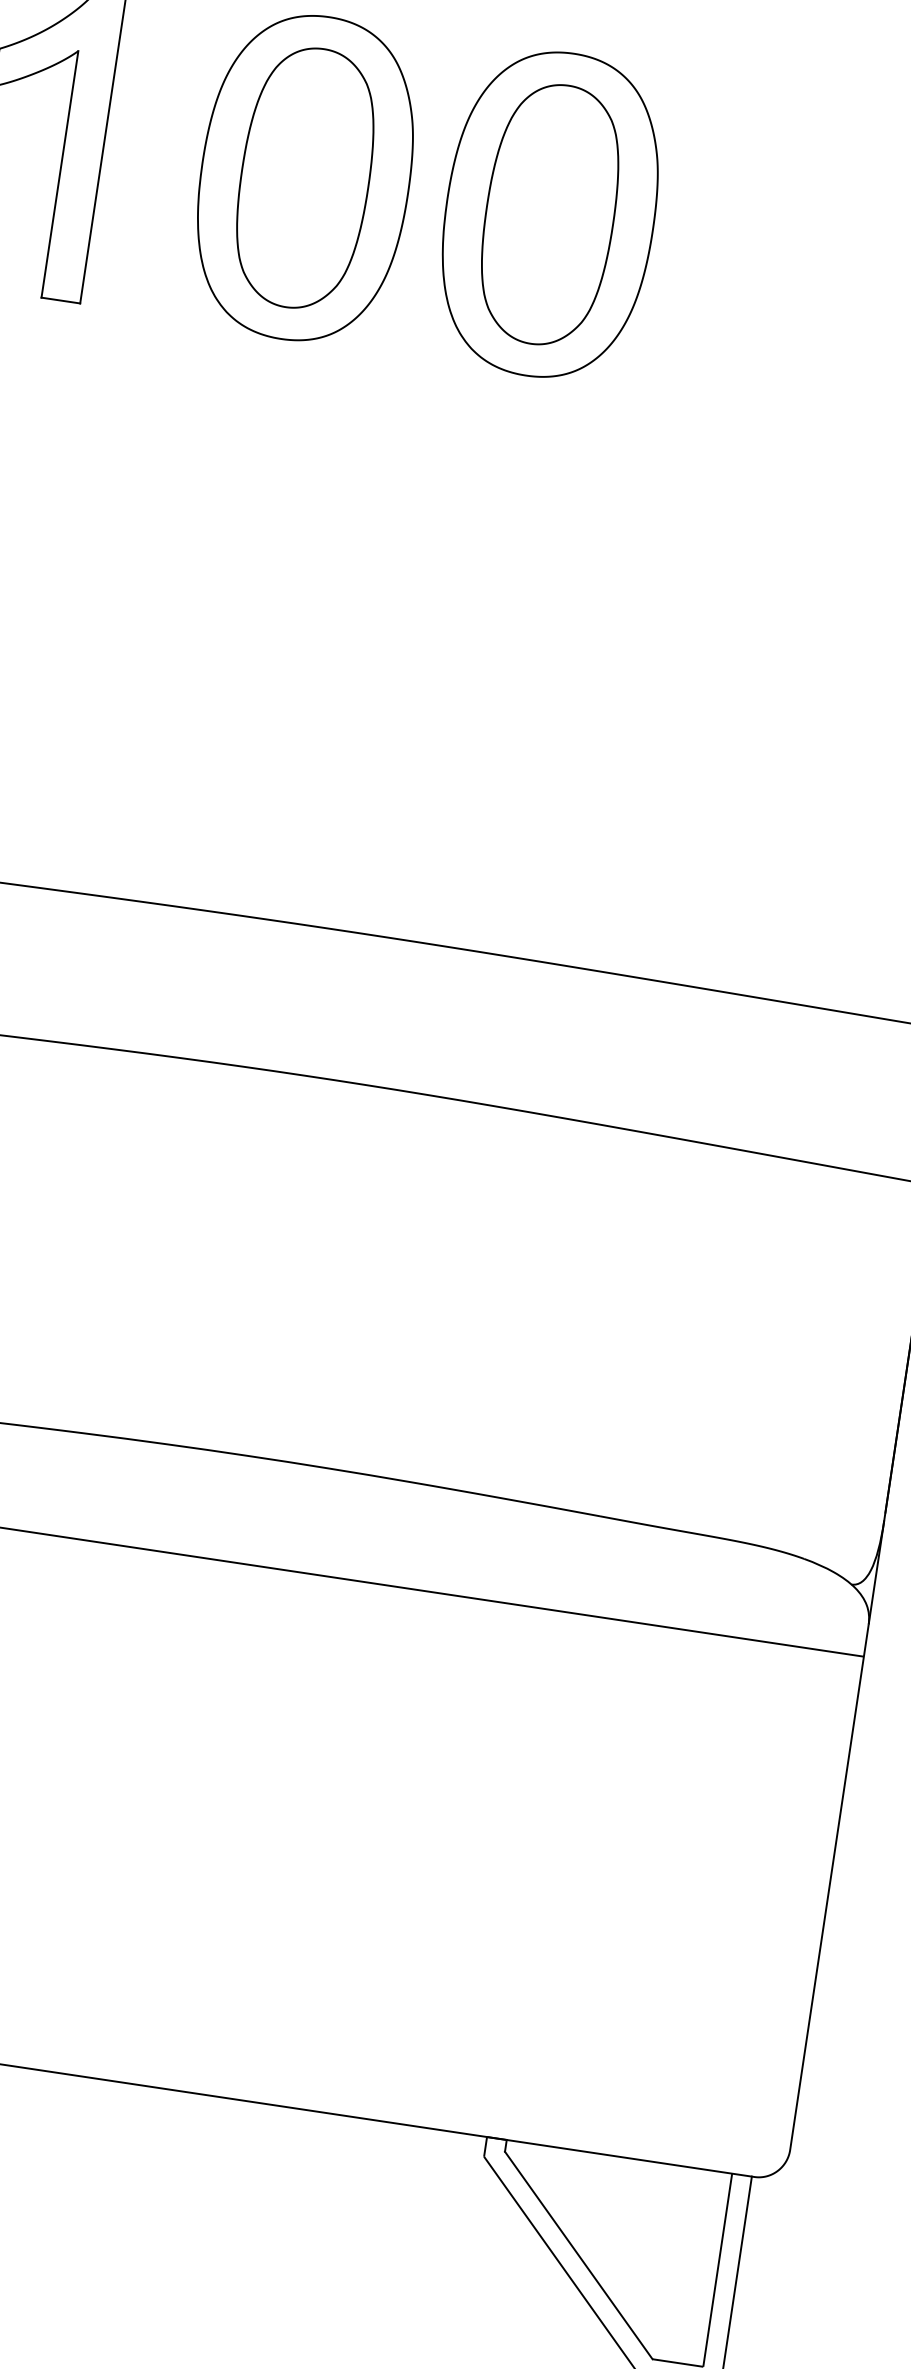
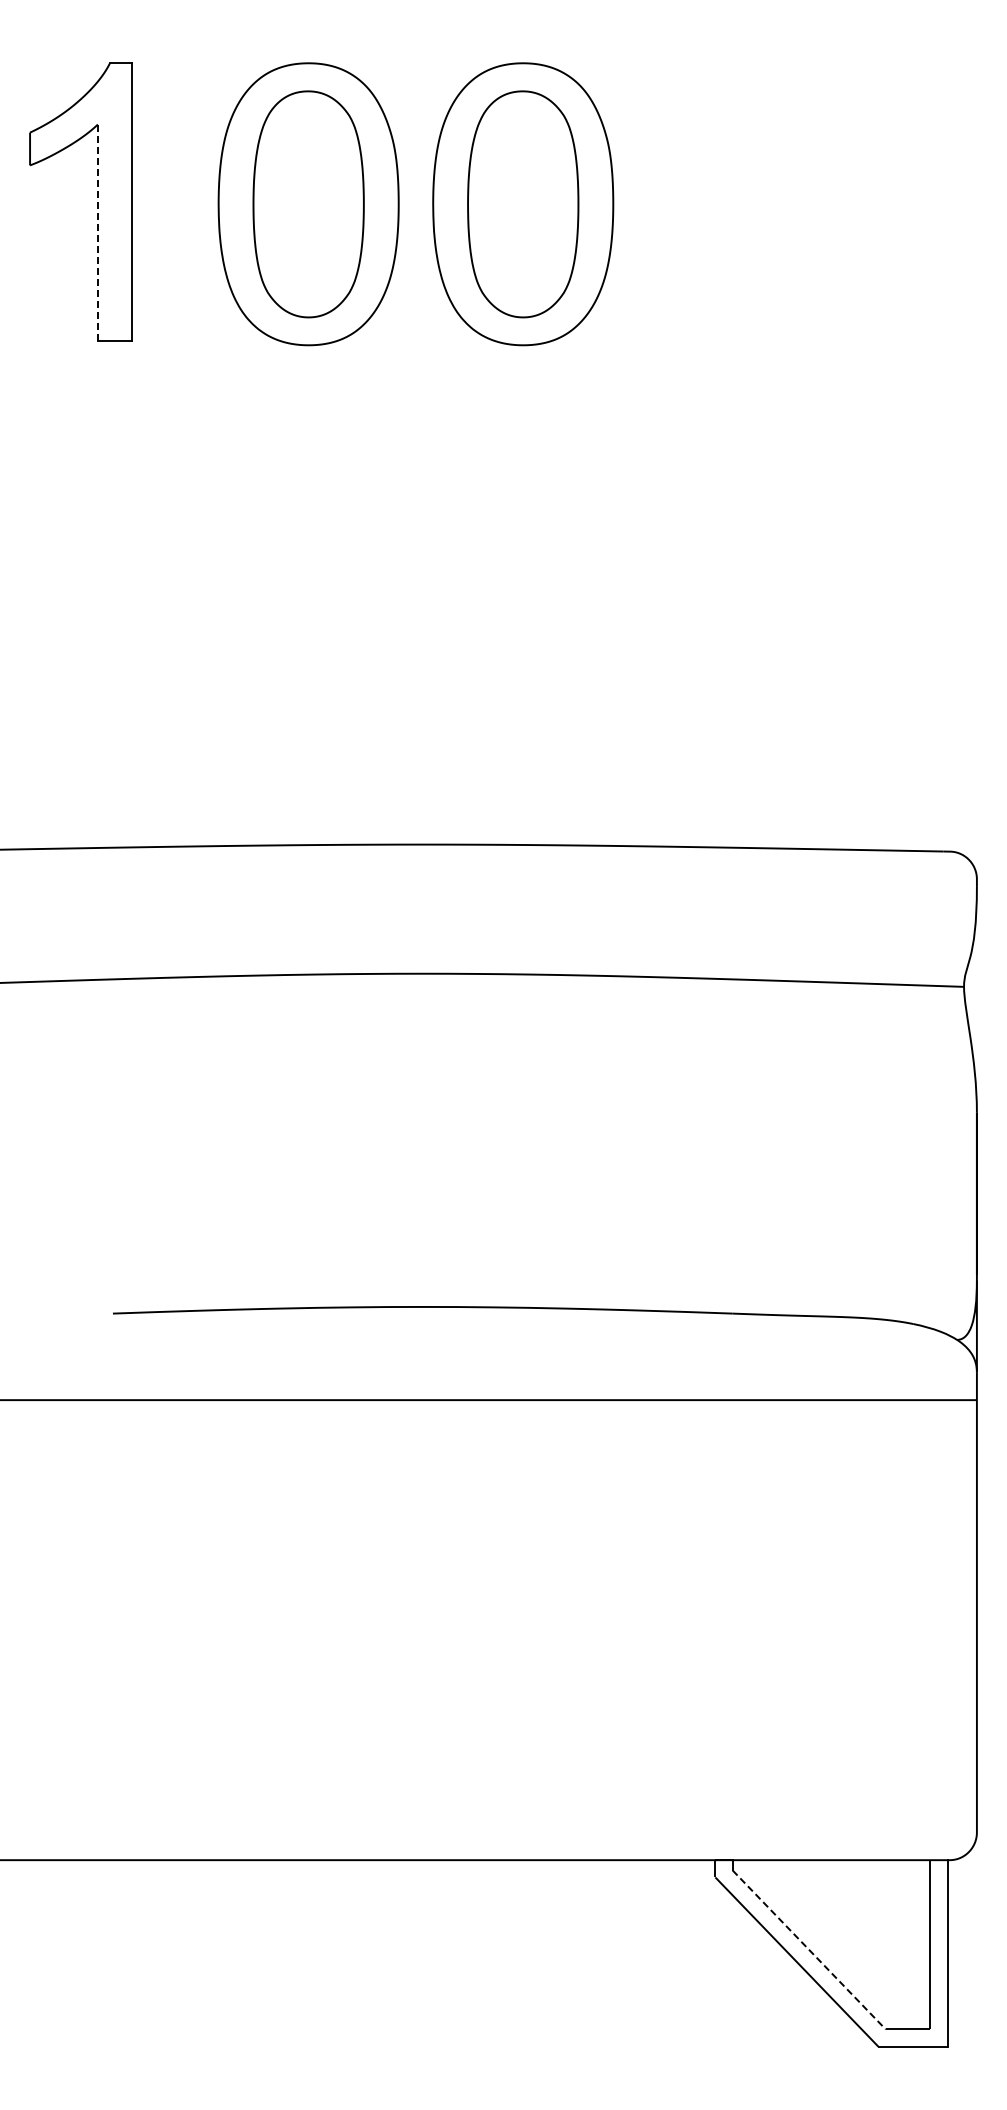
line: (59, 175) -> (97, 233), solid -> dashed
line: (579, 2256) -> (809, 1950), solid -> dashed

